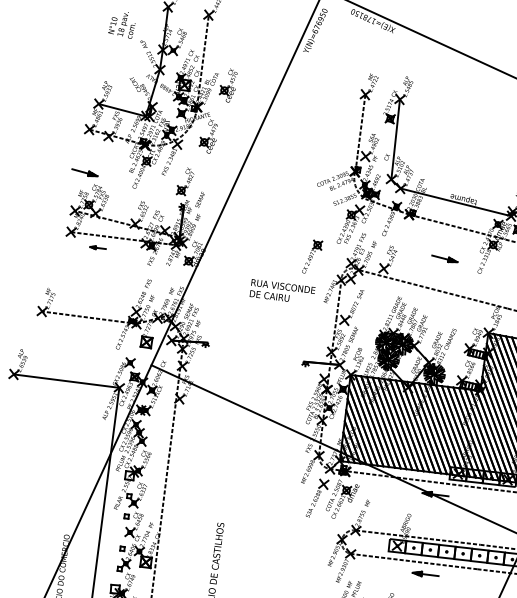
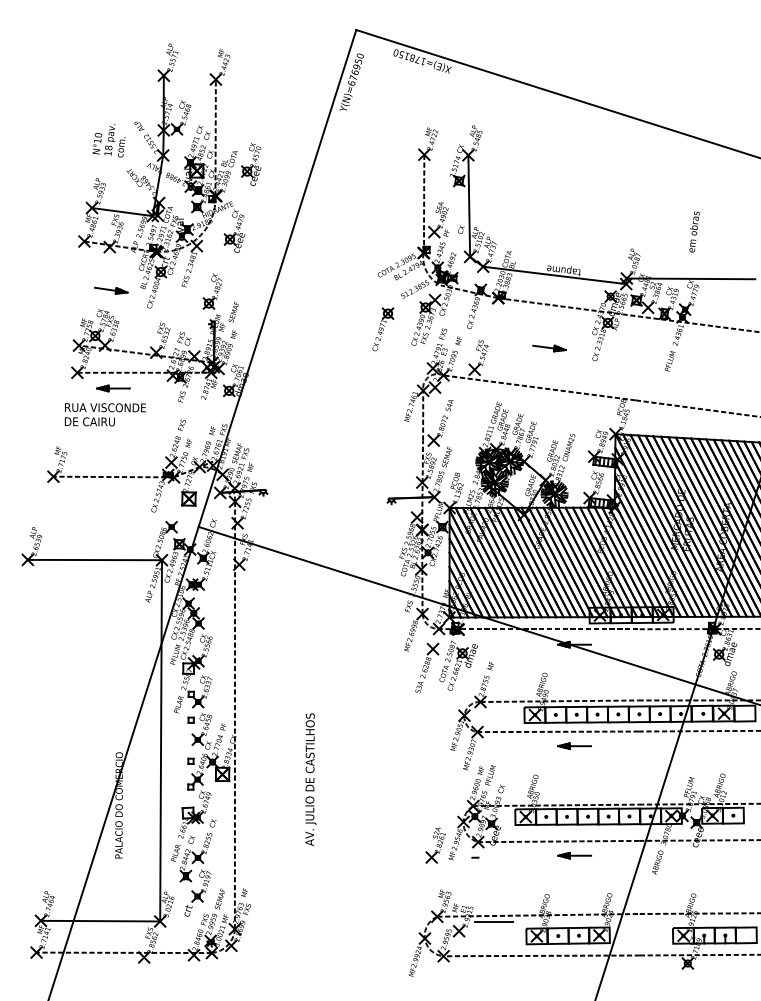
text: (121, 24) -> (108, 140), moved
part: (85, 172) -> (111, 290), moved
part: (98, 248) -> (113, 388), size x1.67
part: (312, 257) -> (383, 329), moved
text: (281, 291) -> (104, 414), moved

